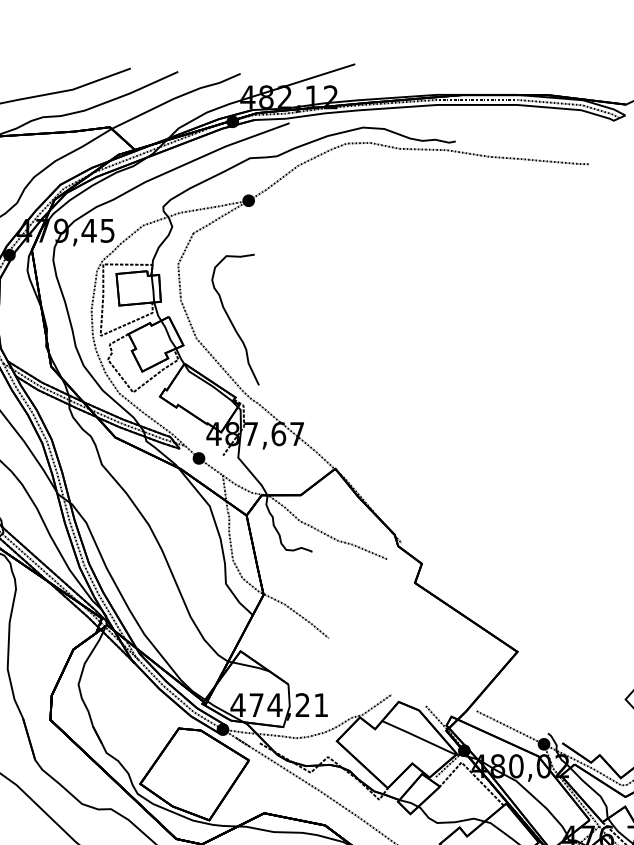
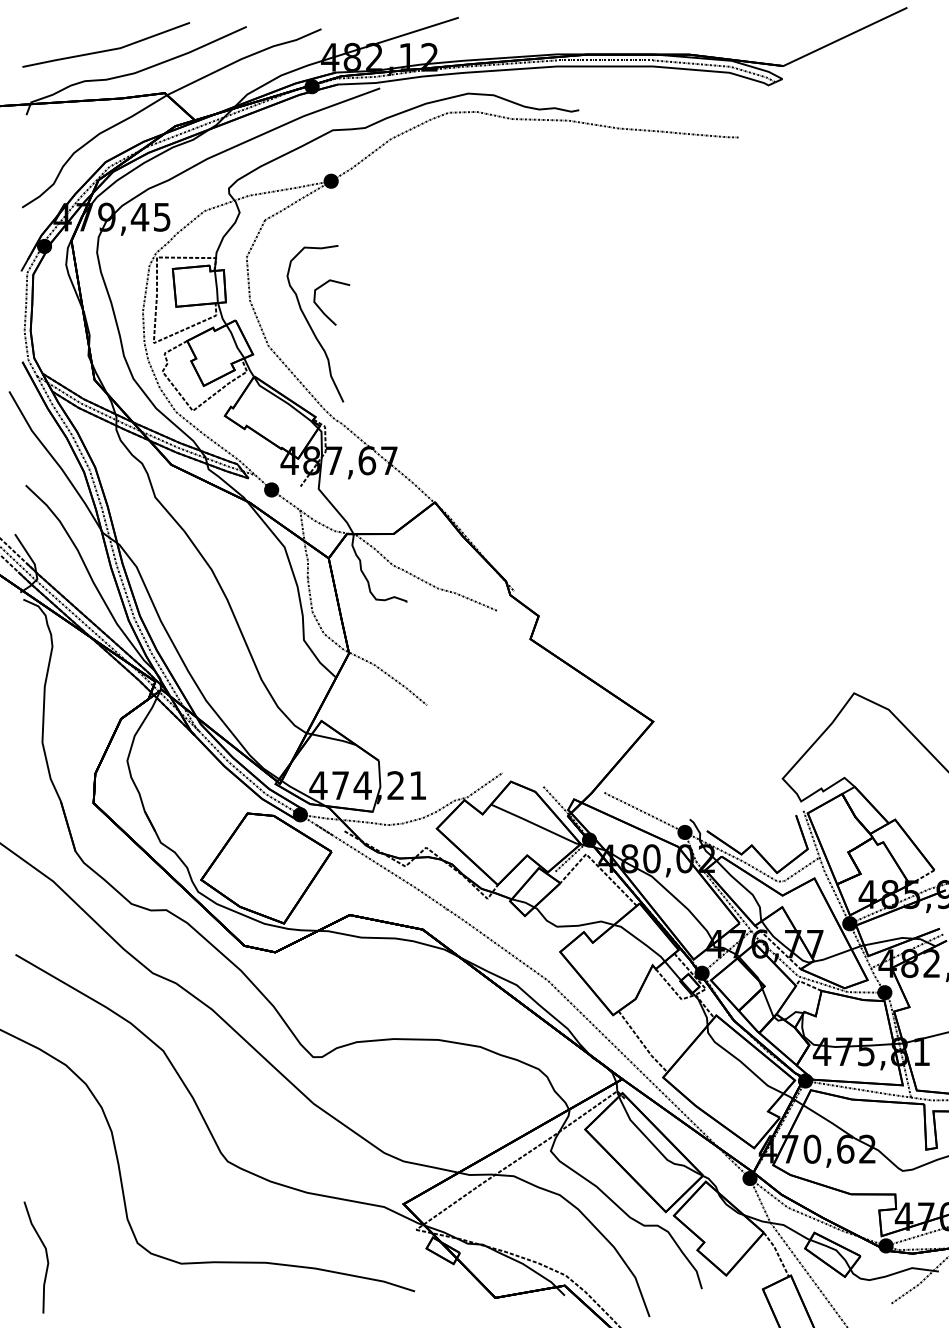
curve: (241, 308) -> (322, 310), added

